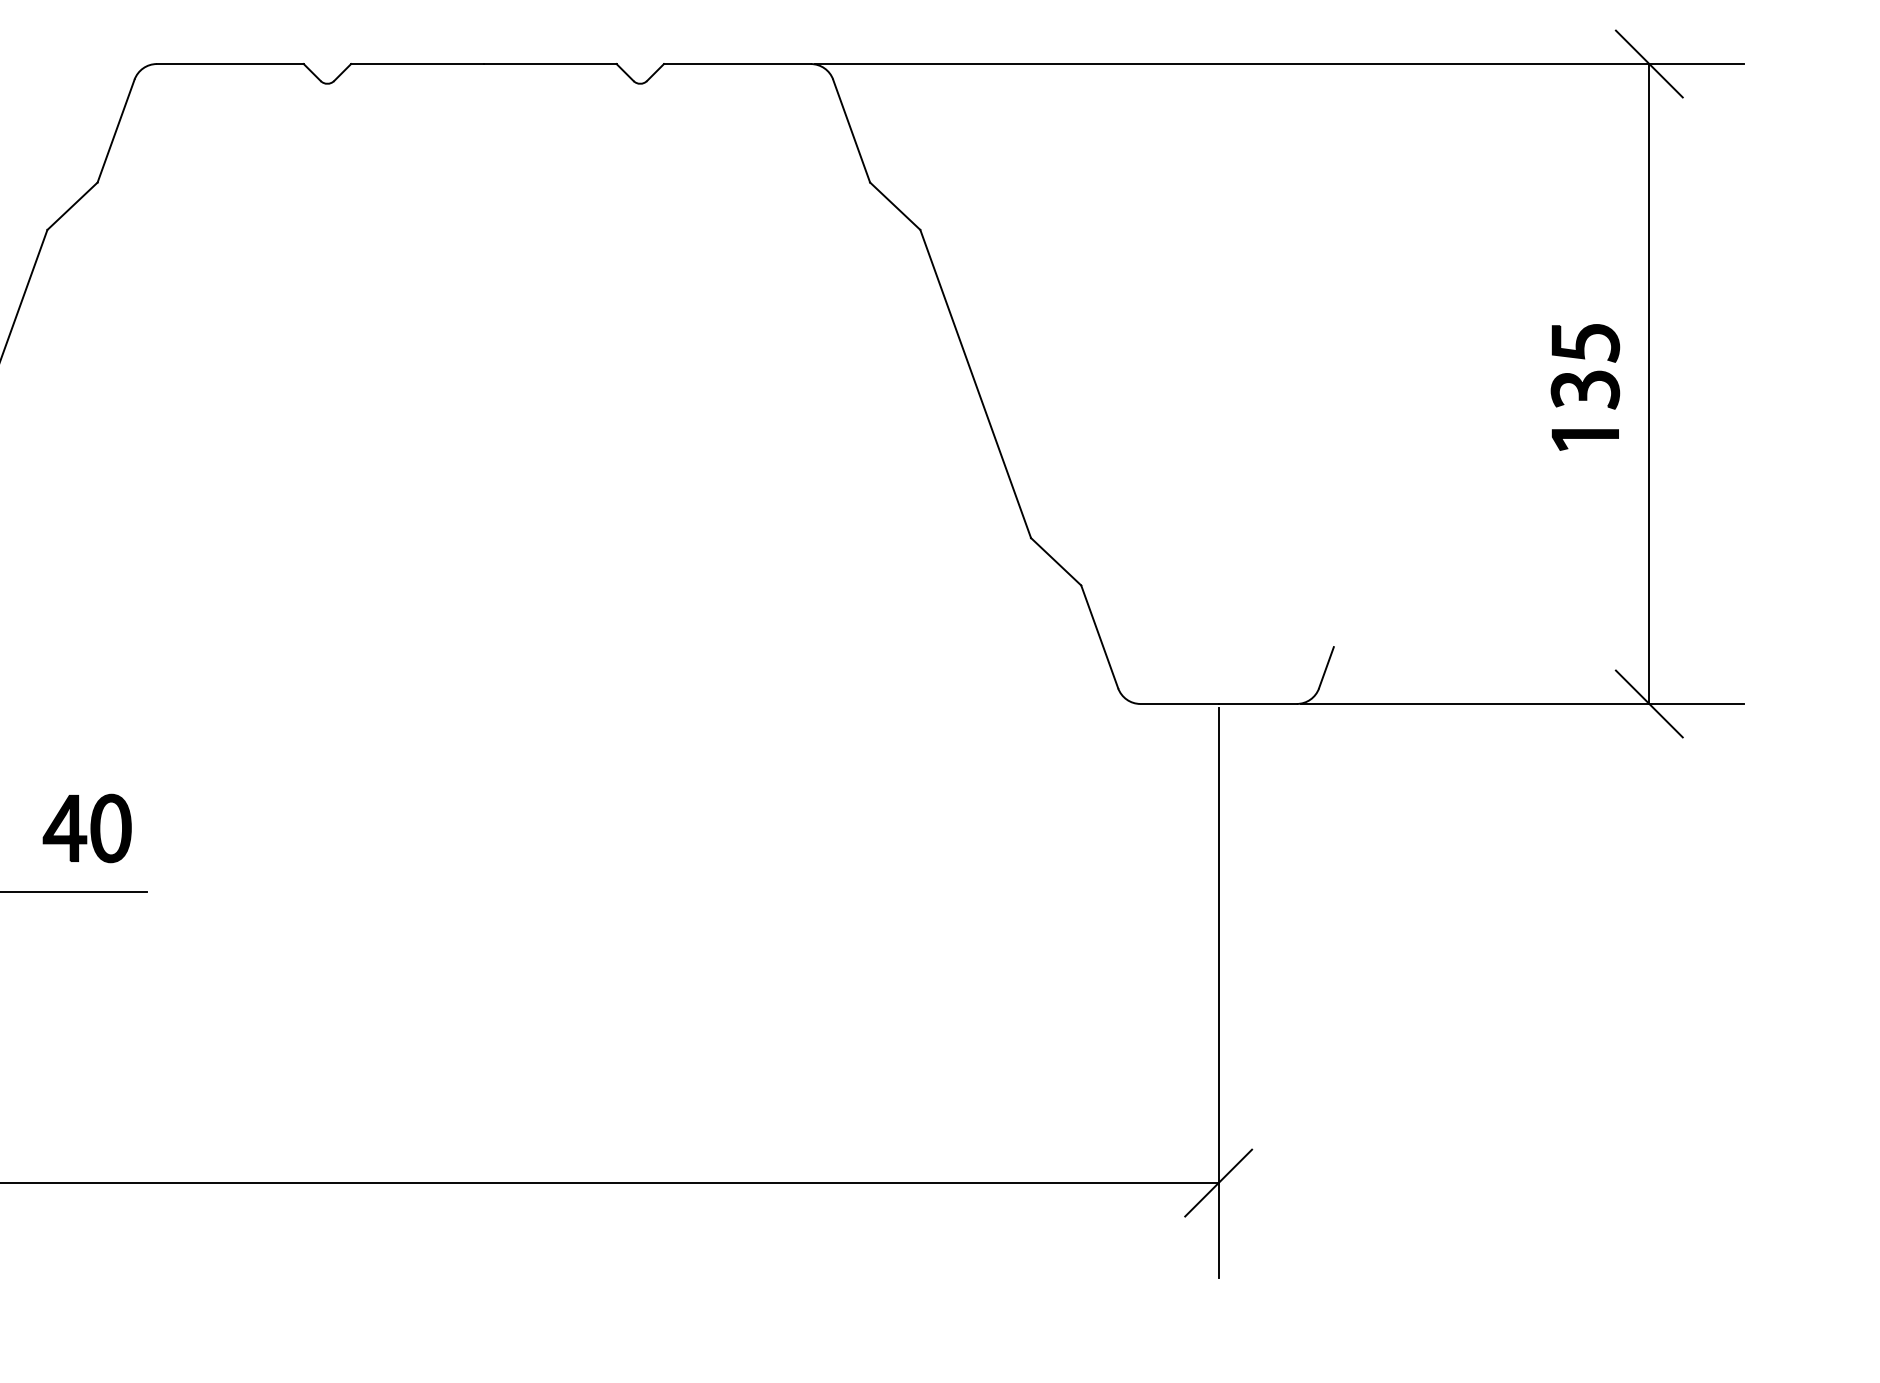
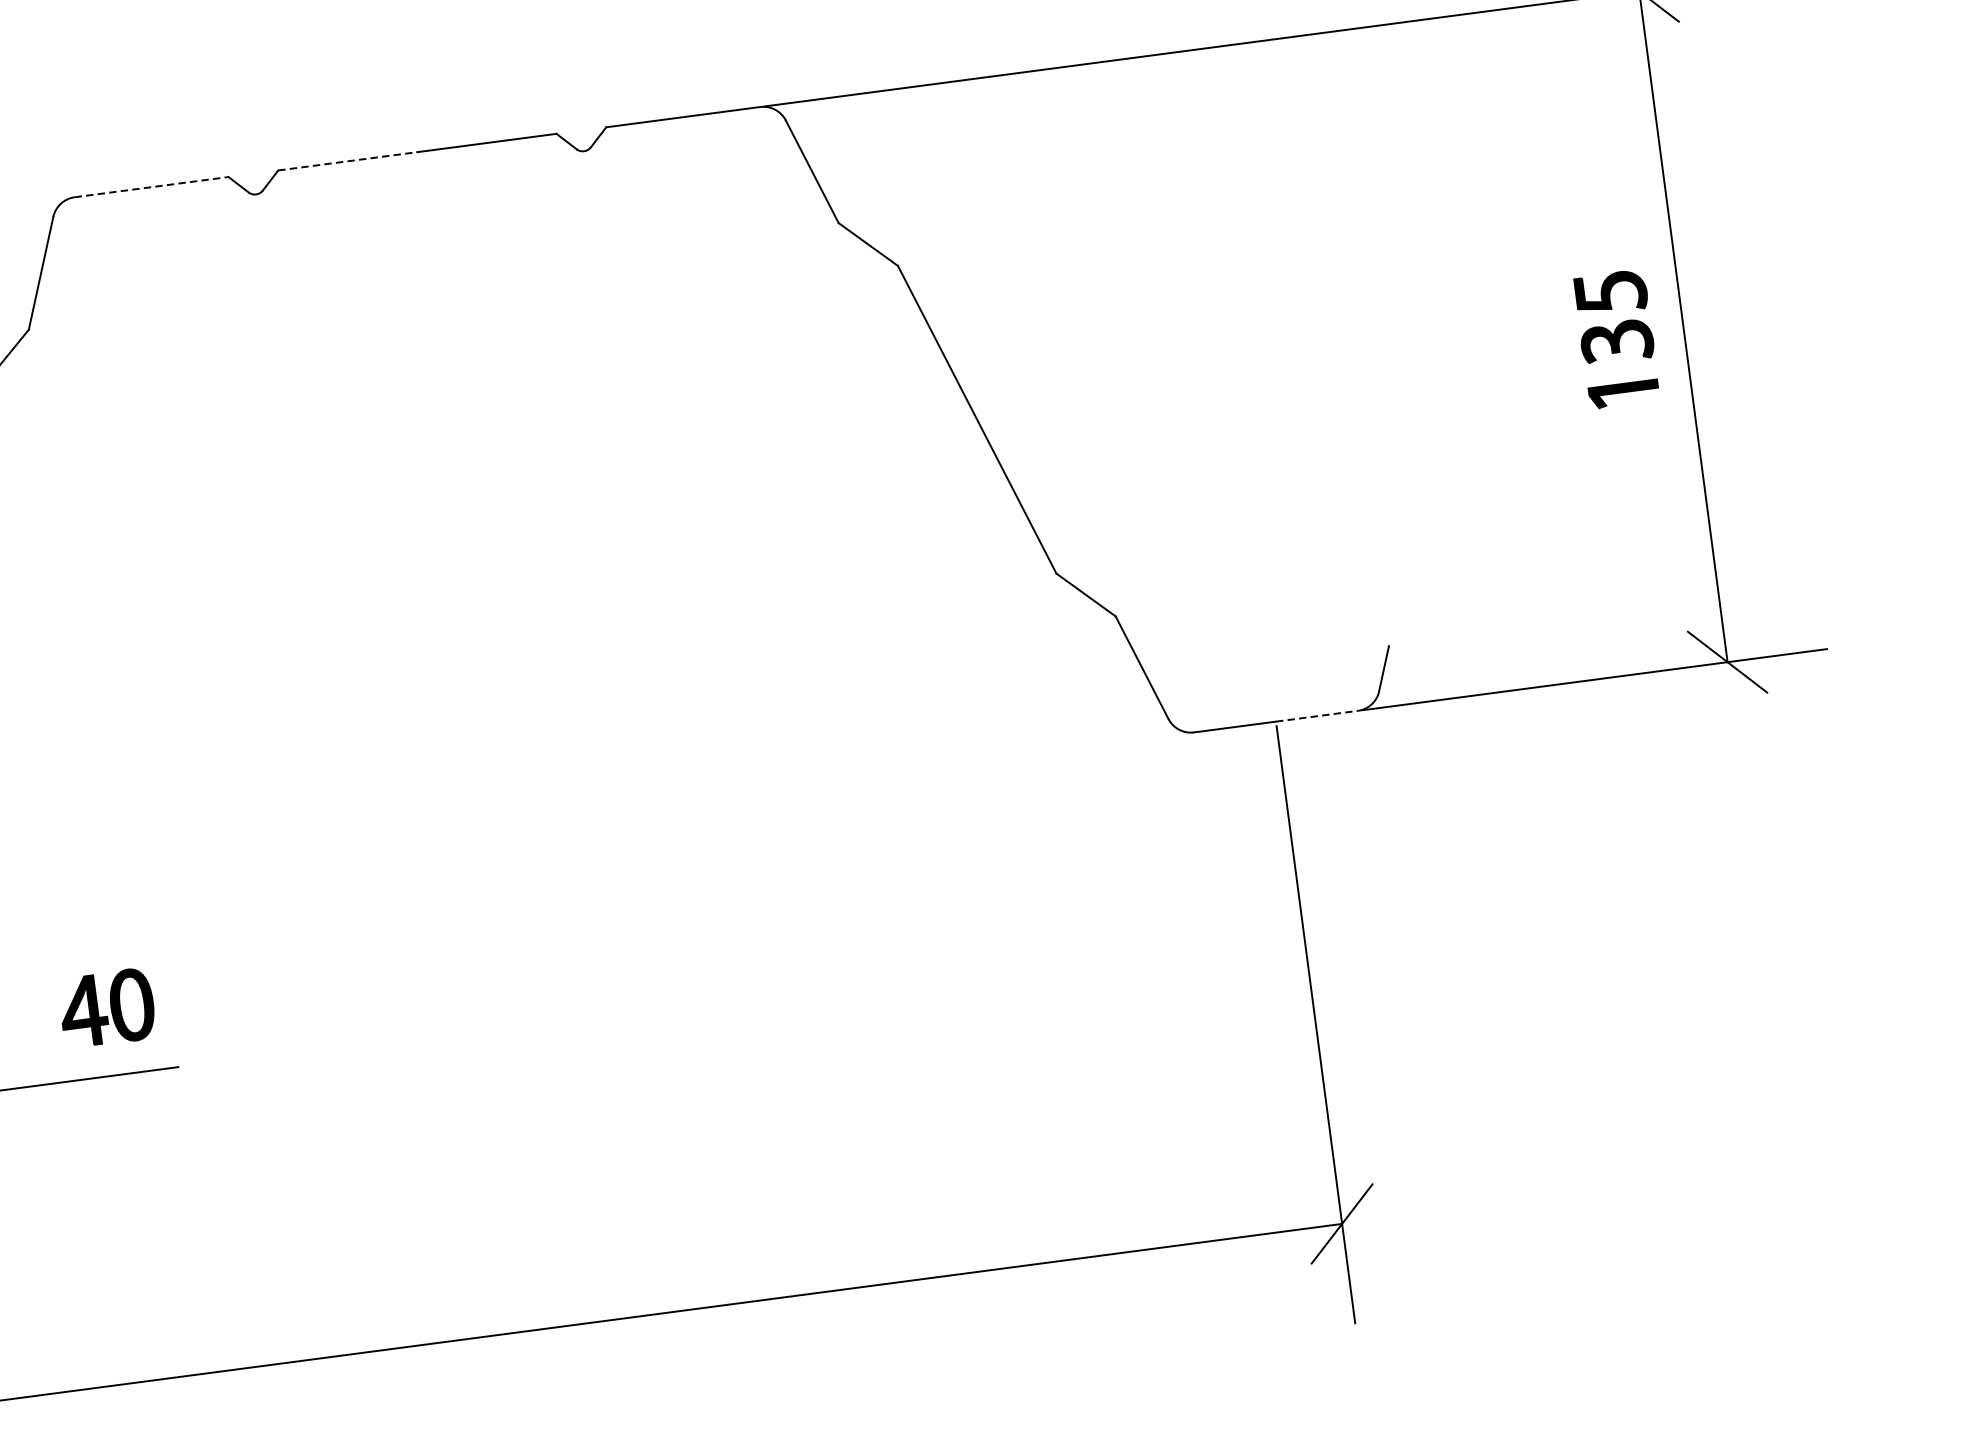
line: (230, 64) -> (151, 187), solid -> dashed
line: (418, 64) -> (348, 161), solid -> dashed
line: (1258, 703) -> (1317, 715), solid -> dashed

